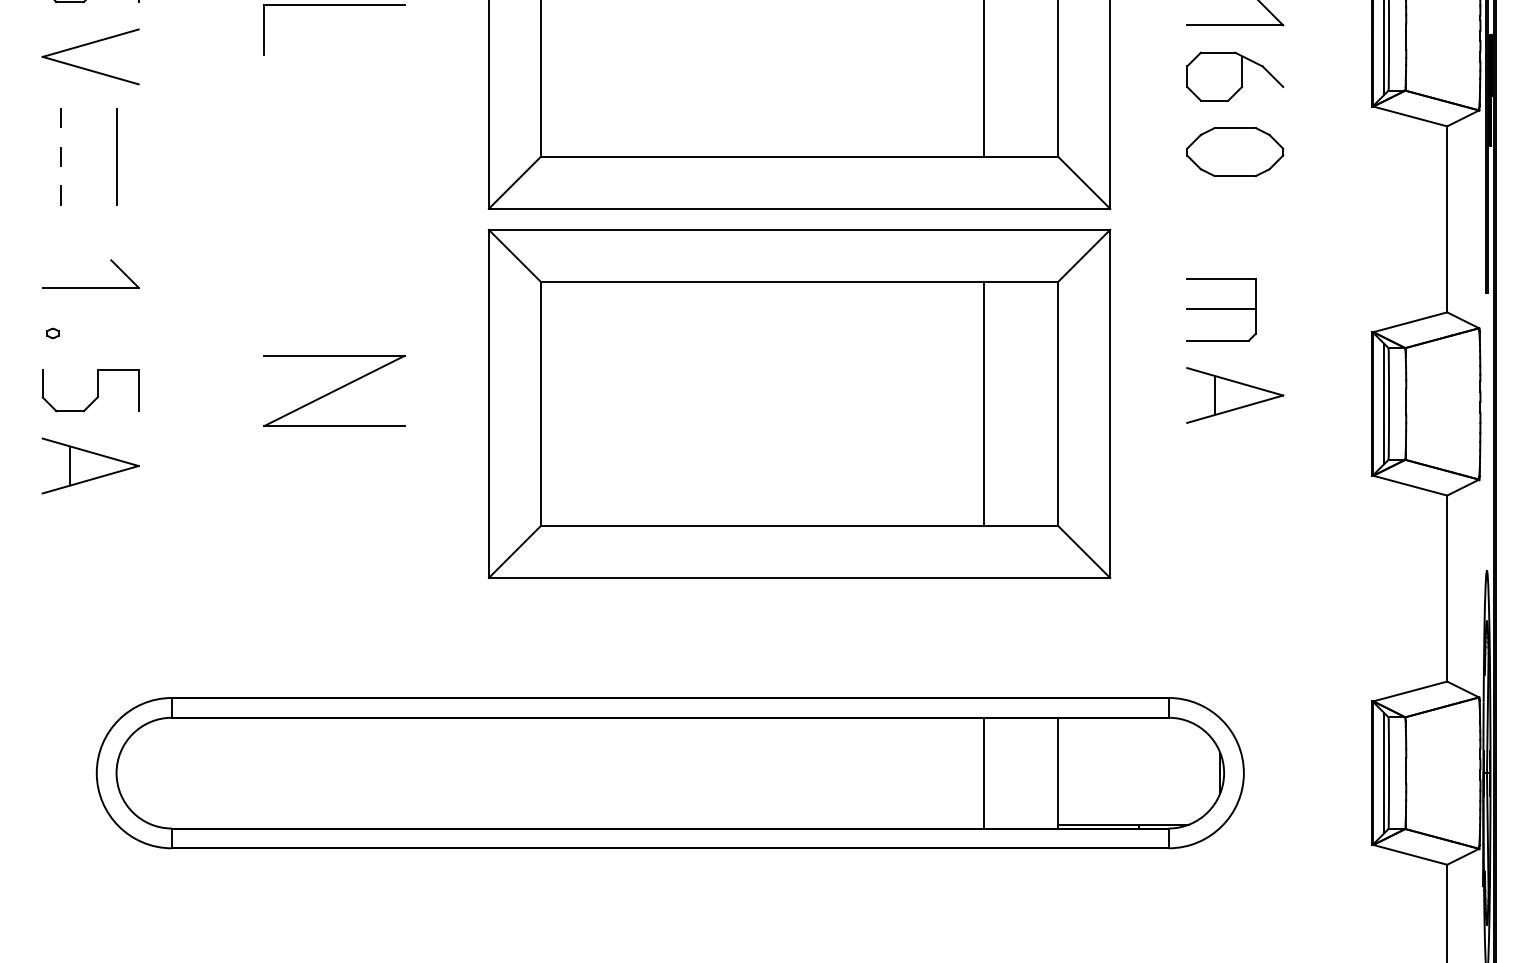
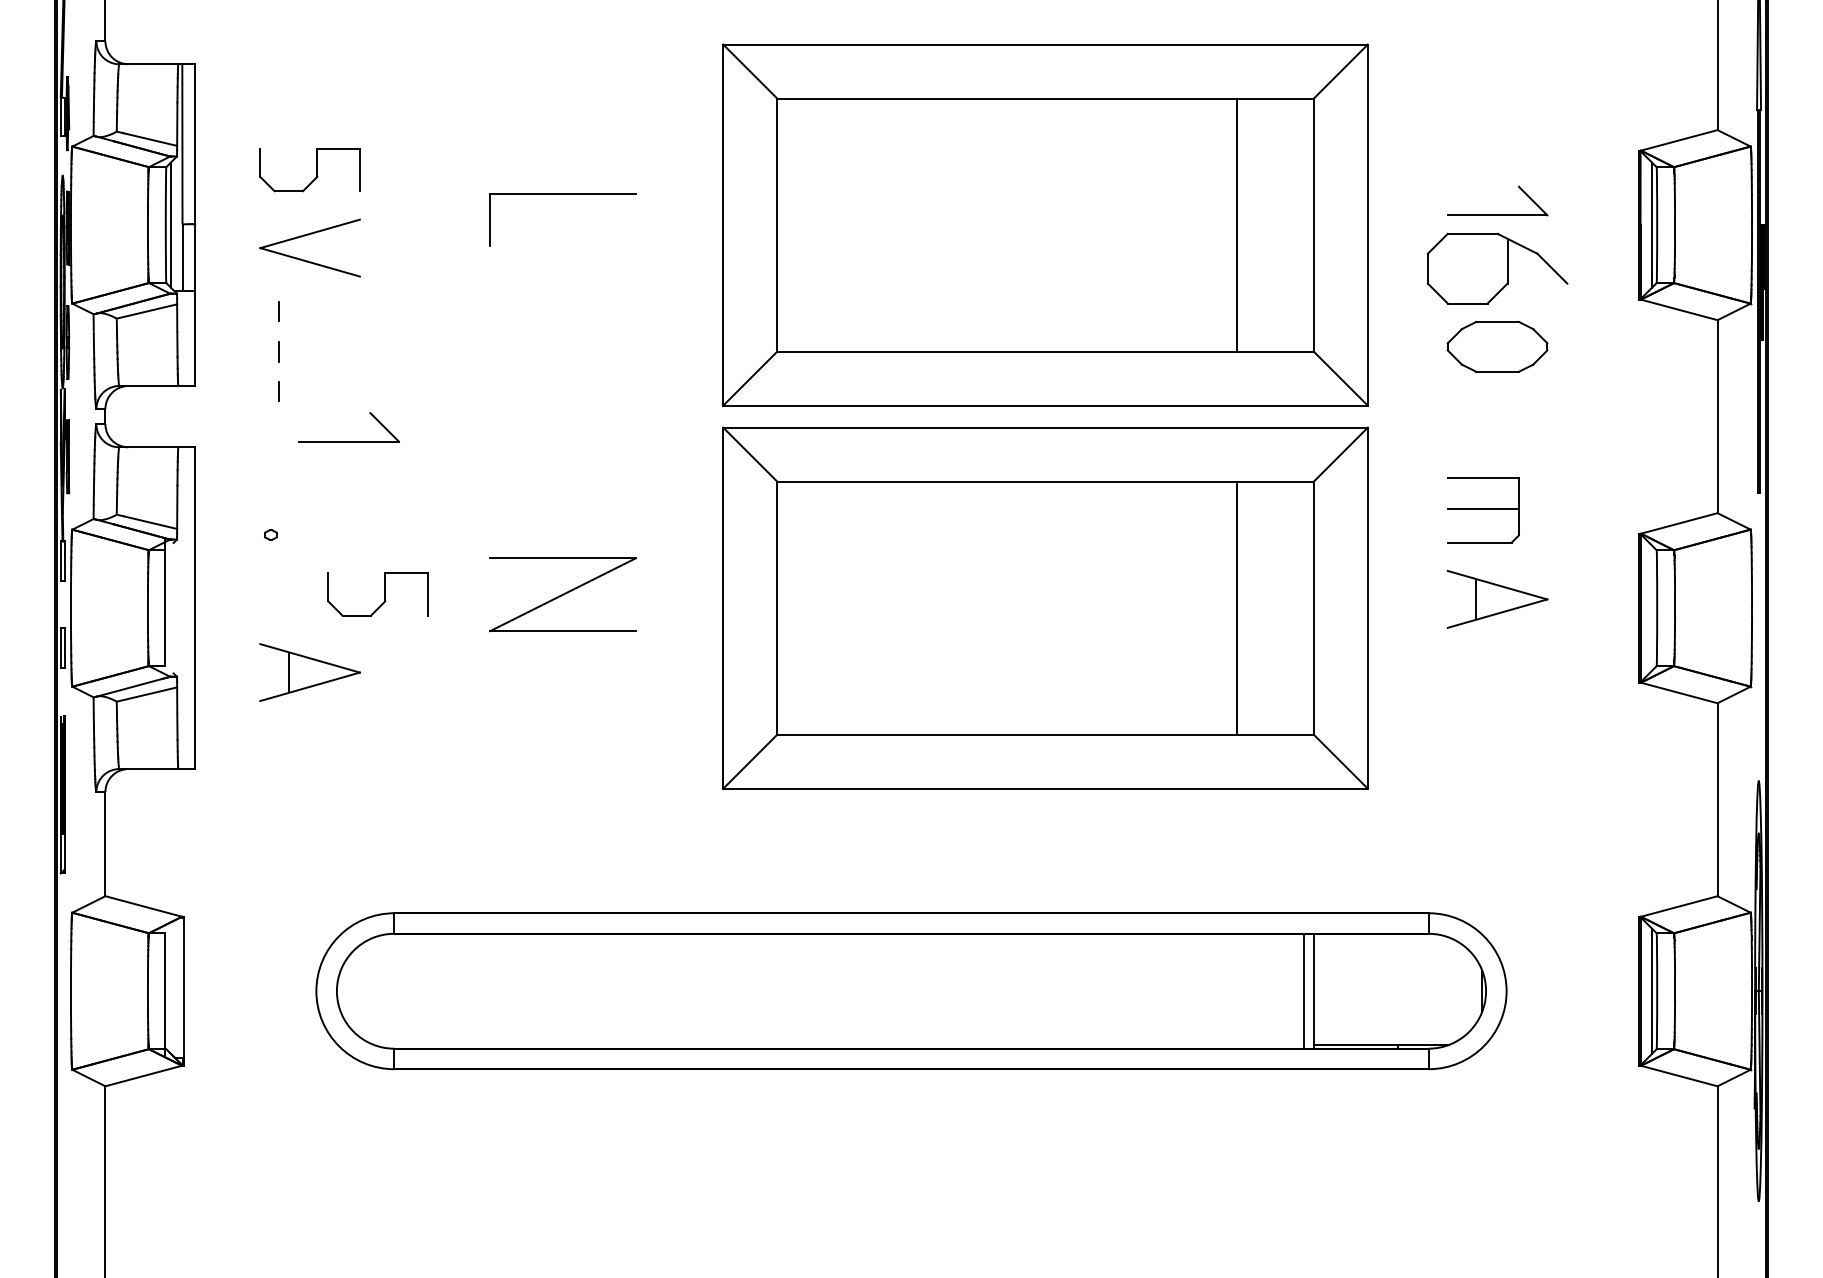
part: (1235, 76) -> (1497, 268), size x1.4
line: (116, 156) -> (336, 351), removed
part: (90, 287) -> (348, 441), moved
part: (96, 390) -> (384, 594), moved
line: (1384, 403) -> (1652, 607), removed
line: (984, 772) -> (1304, 990), moved

